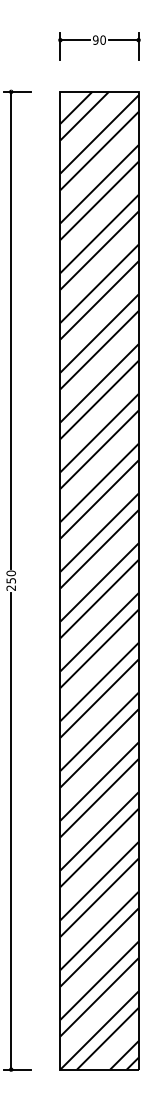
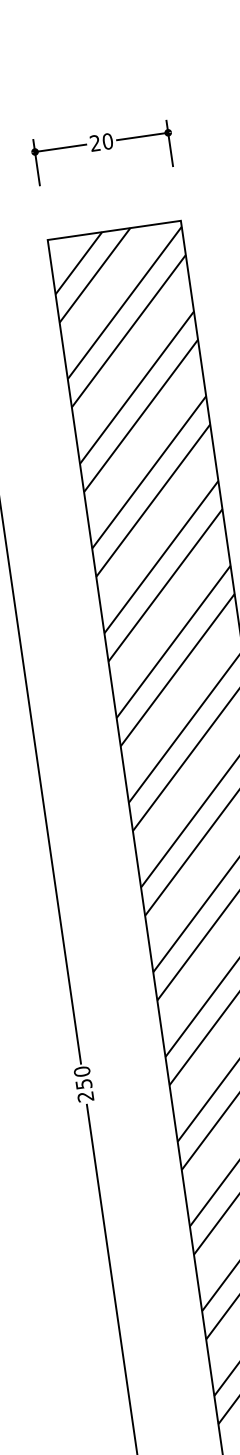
text: (95, 39) -> (94, 142), 90 -> 20

